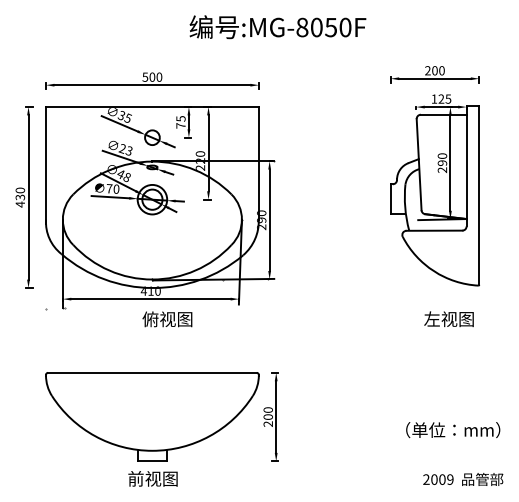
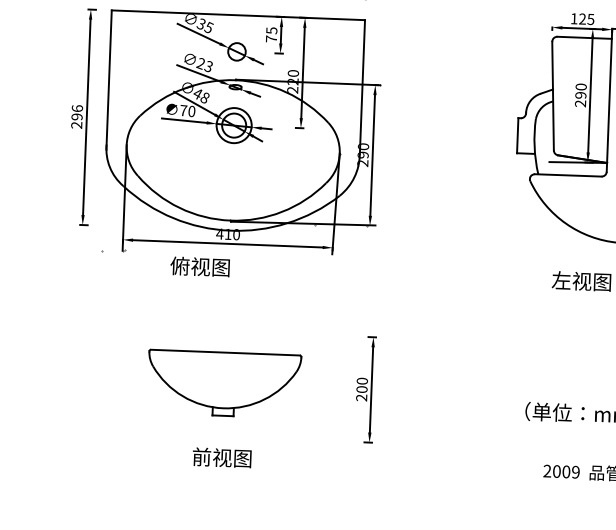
text: (19, 197) -> (76, 116), 430 -> 296
text: (167, 319) -> (200, 267), moved
part: (152, 416) -> (224, 383), size x0.6

